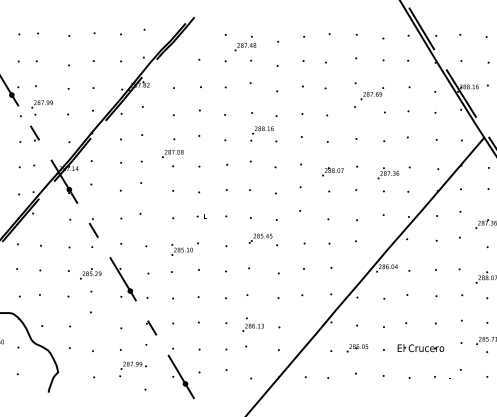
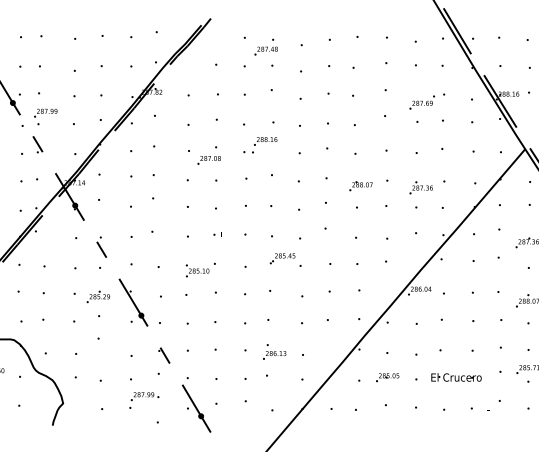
text: (372, 93) -> (422, 102), moved
text: (261, 133) -> (264, 144), moved
text: (172, 153) -> (208, 159), moved

